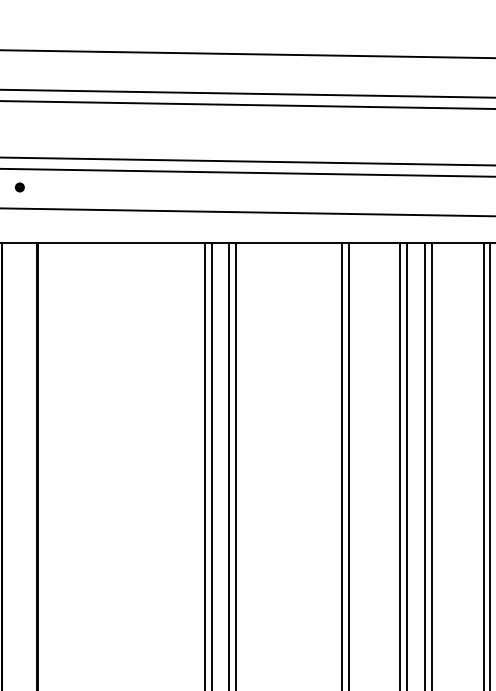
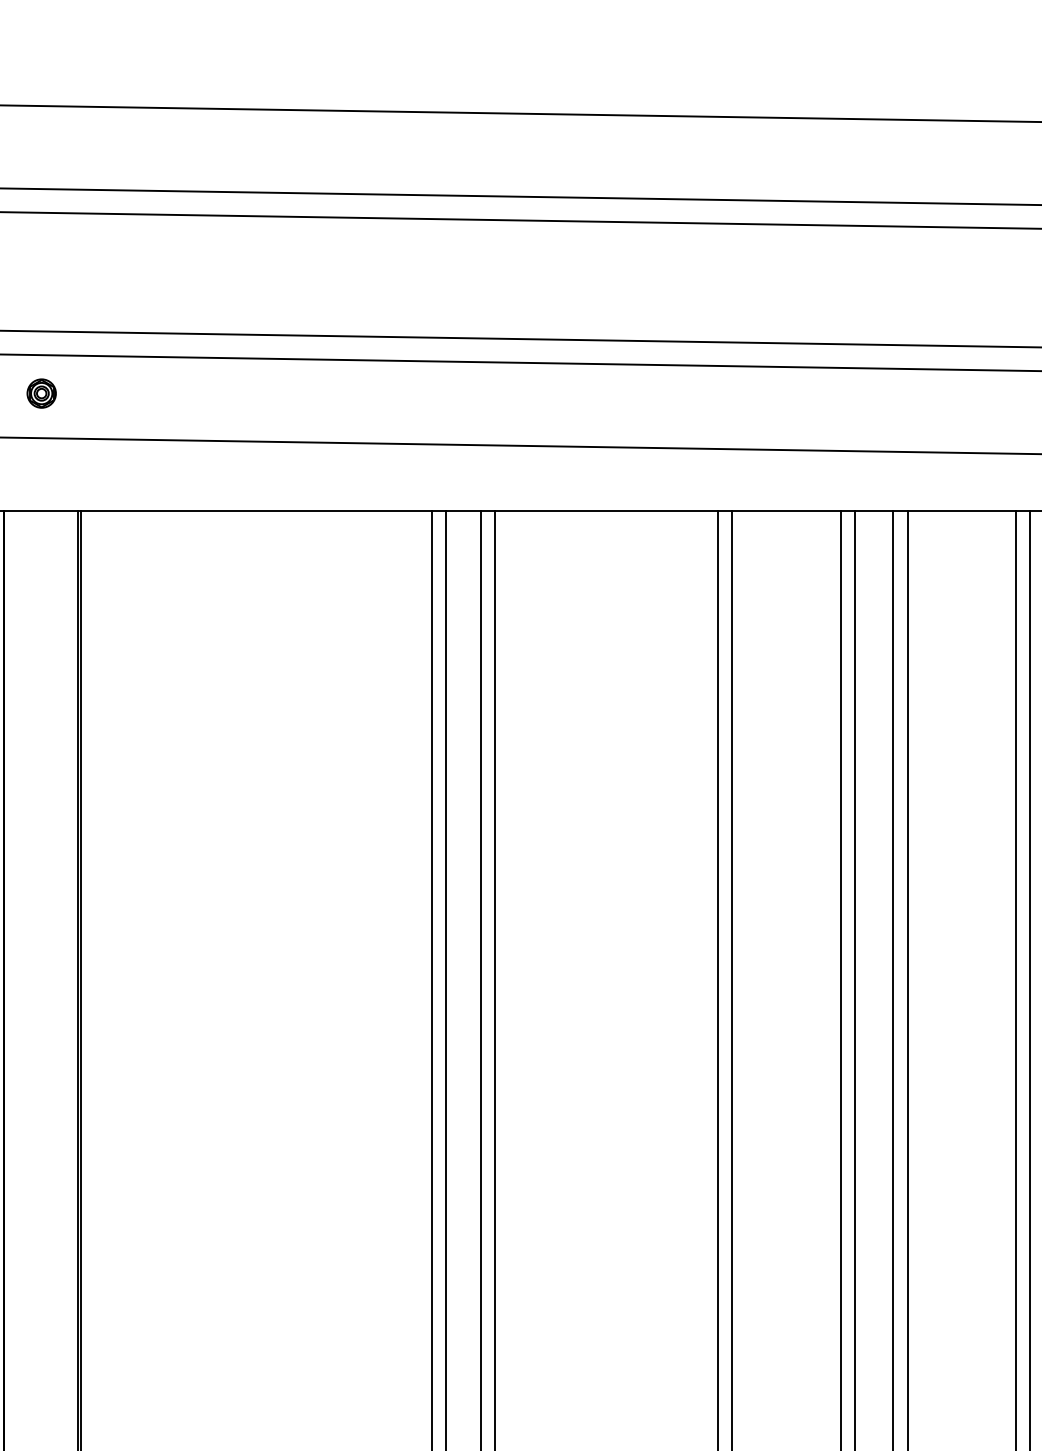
part: (19, 187) -> (41, 393), size x1.67

